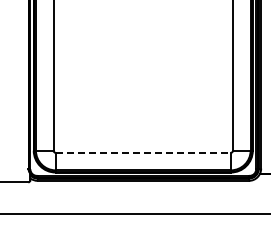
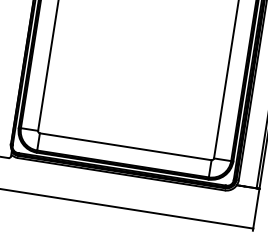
line: (143, 152) -> (125, 146), dashed -> solid

